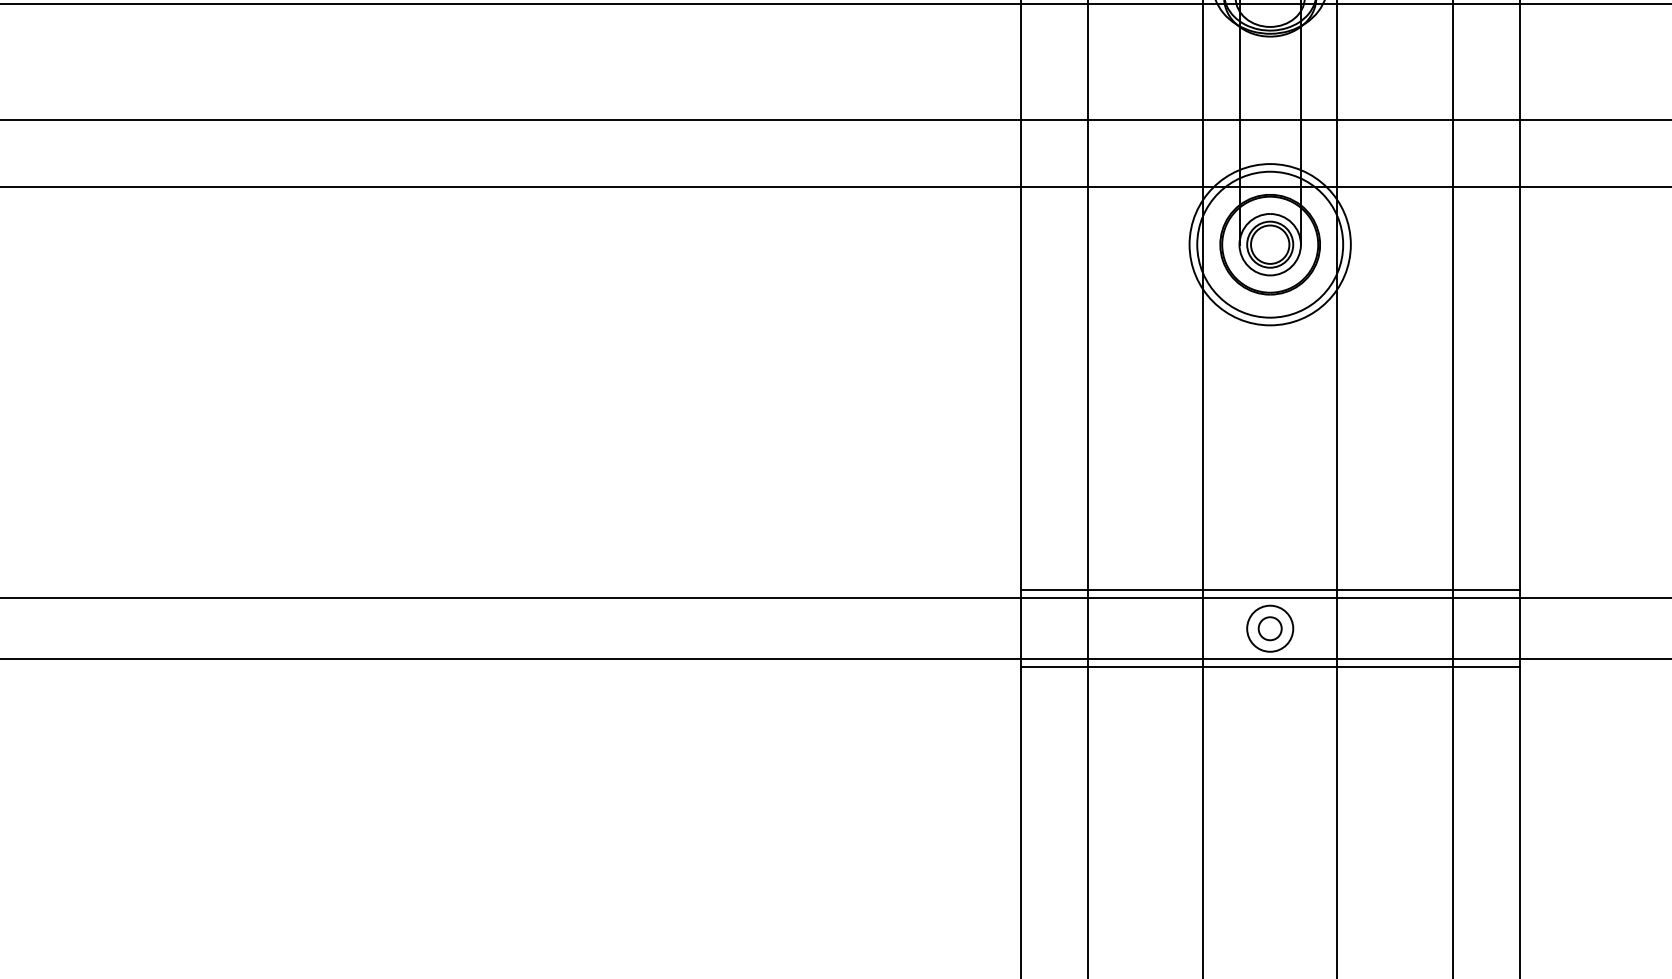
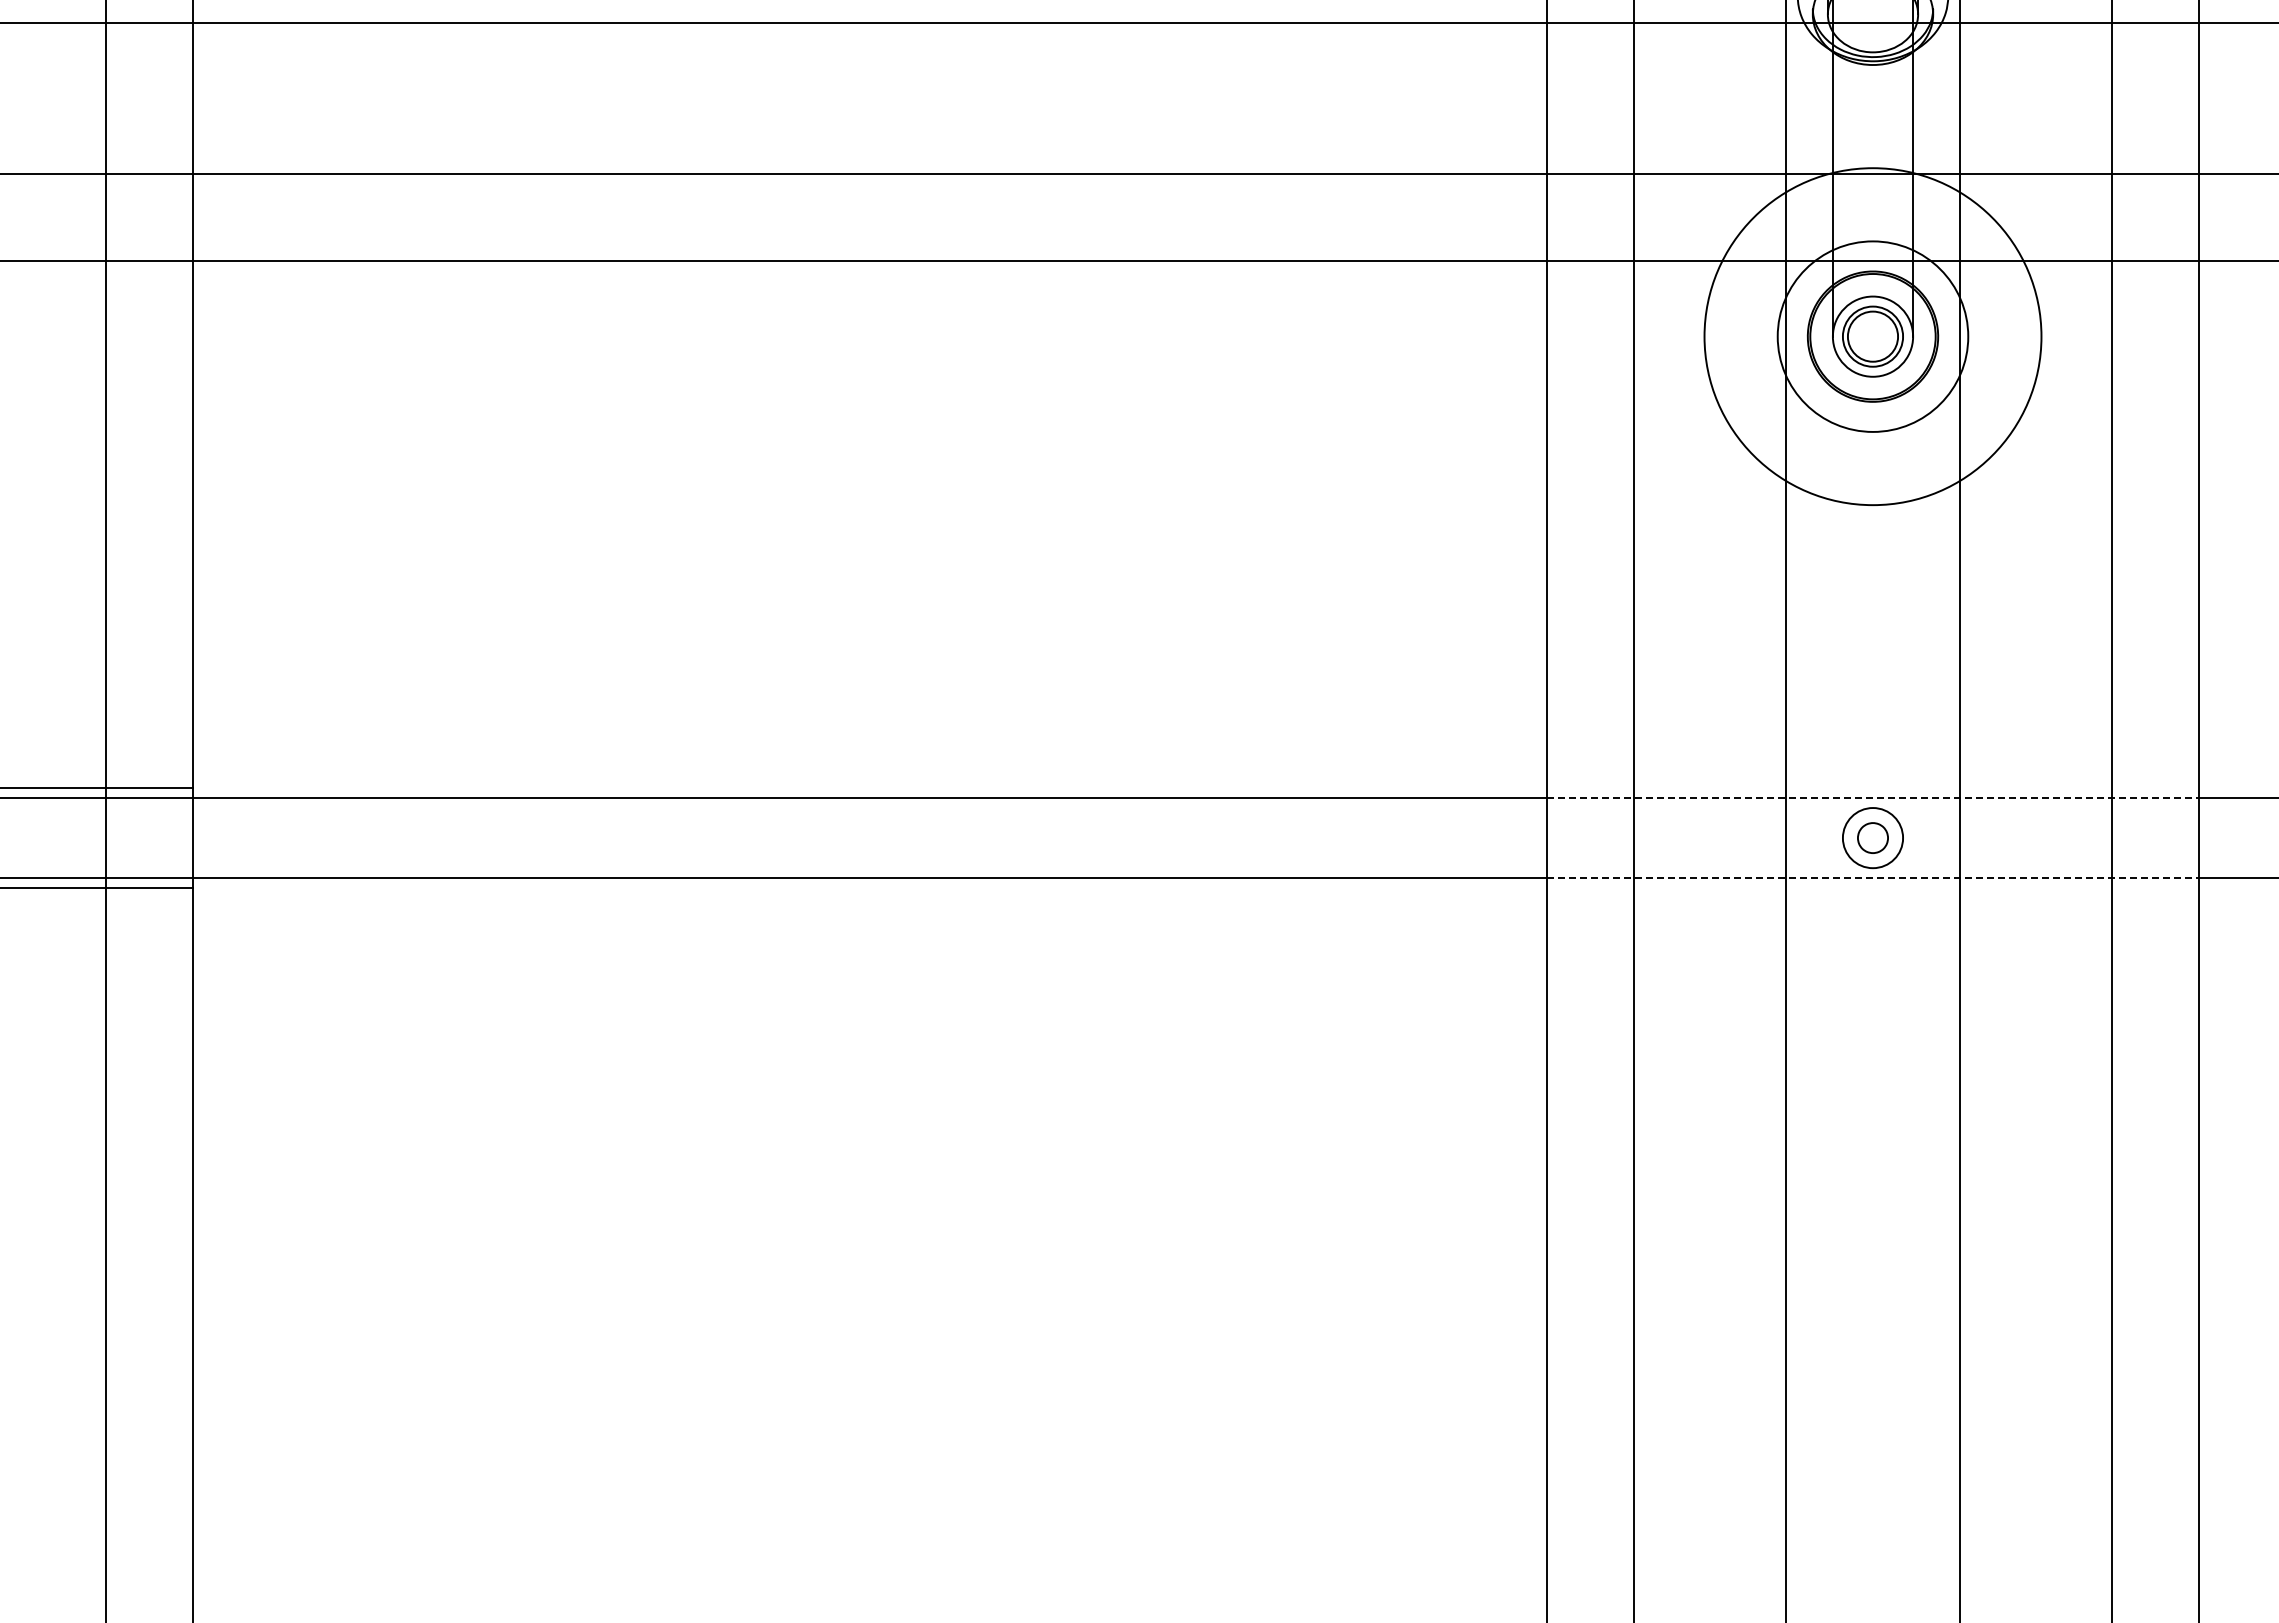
circle: (1269, 244) -> (1872, 336), size x1.6
line: (1269, 590) -> (1872, 787), removed
line: (1270, 597) -> (1873, 797), solid -> dashed
line: (1270, 659) -> (1873, 878), solid -> dashed
line: (1269, 667) -> (1872, 888), removed

